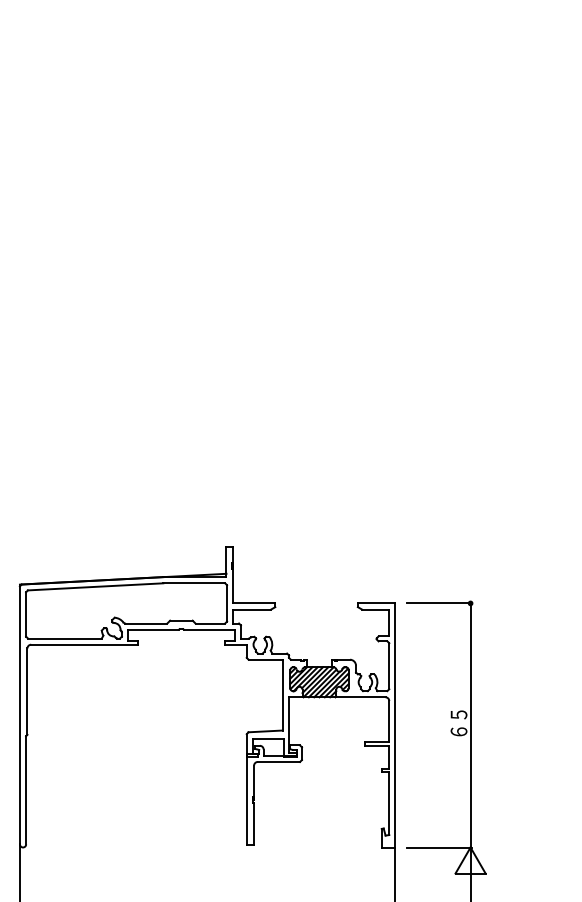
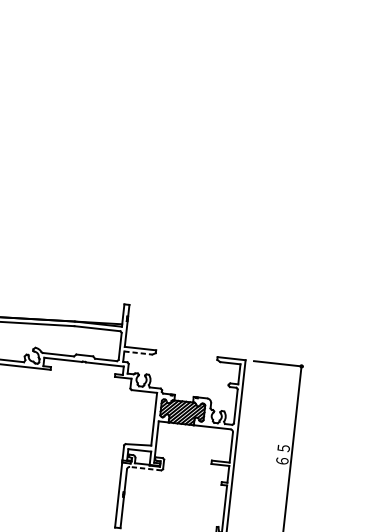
line: (252, 609) -> (138, 352), solid -> dashed
line: (278, 761) -> (145, 468), solid -> dashed

